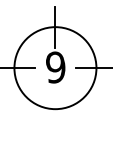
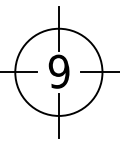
line: (55, 108) -> (58, 115), added

